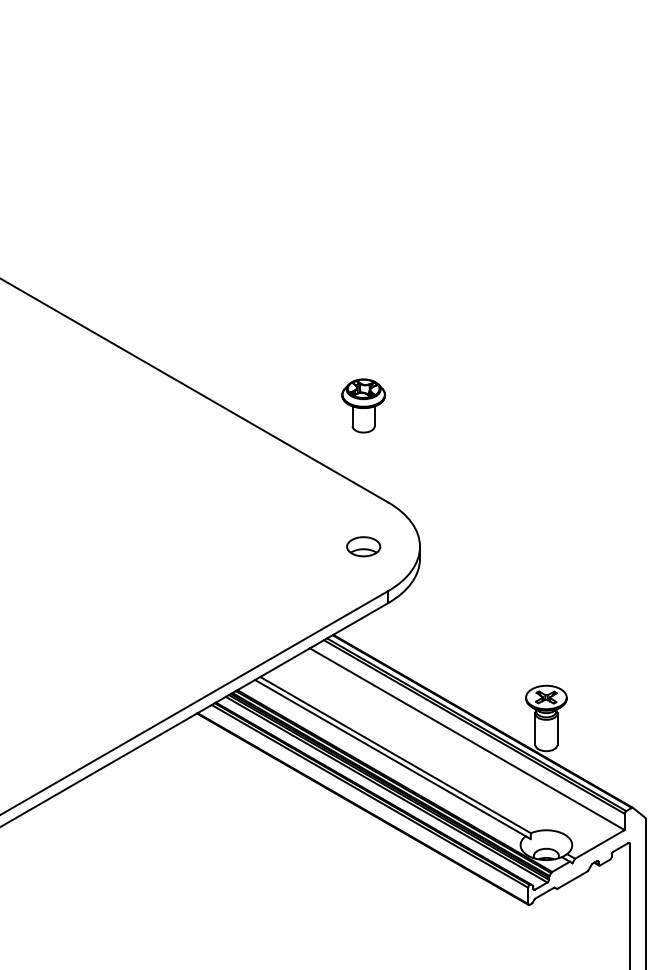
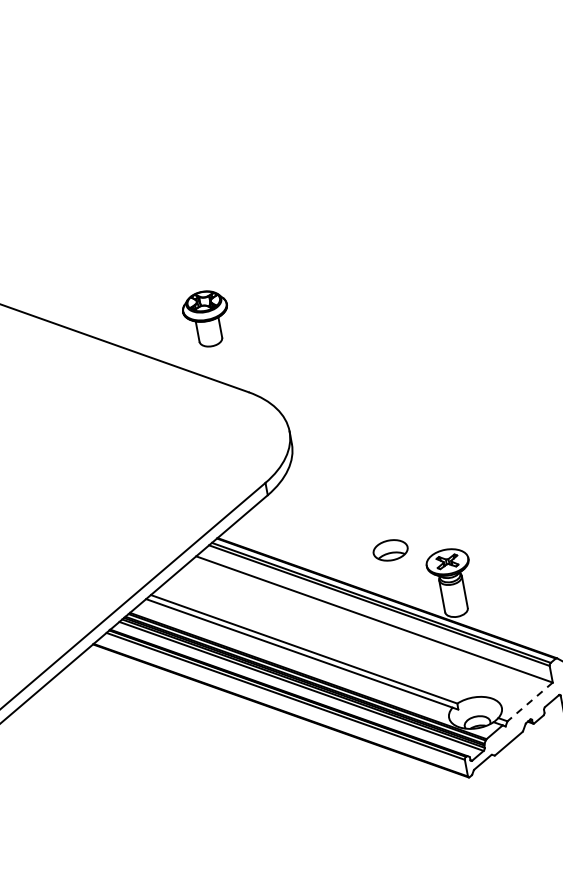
part: (363, 405) -> (206, 318), moved
part: (363, 546) -> (390, 550), moved
line: (599, 844) -> (529, 702), solid -> dashed

